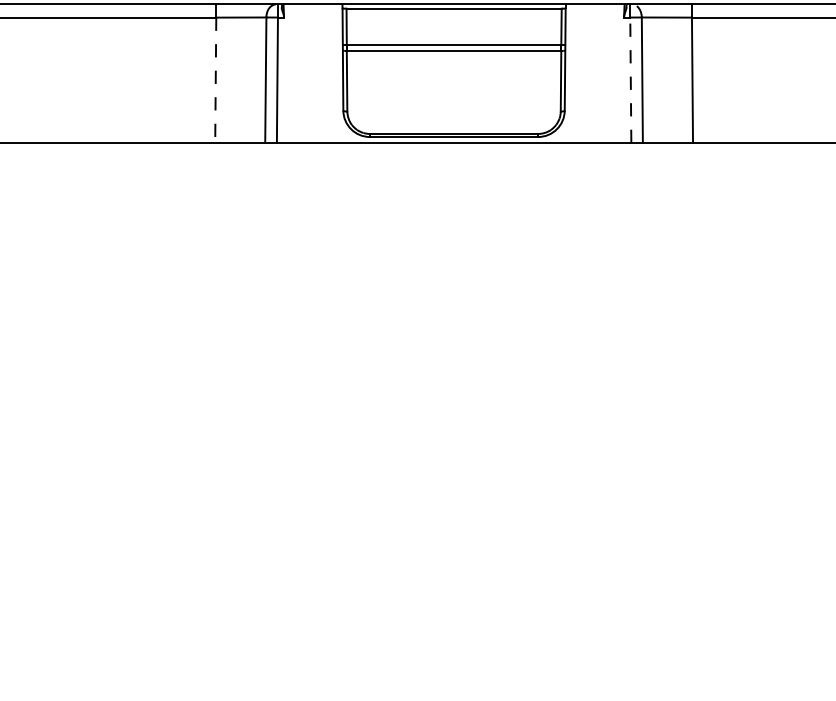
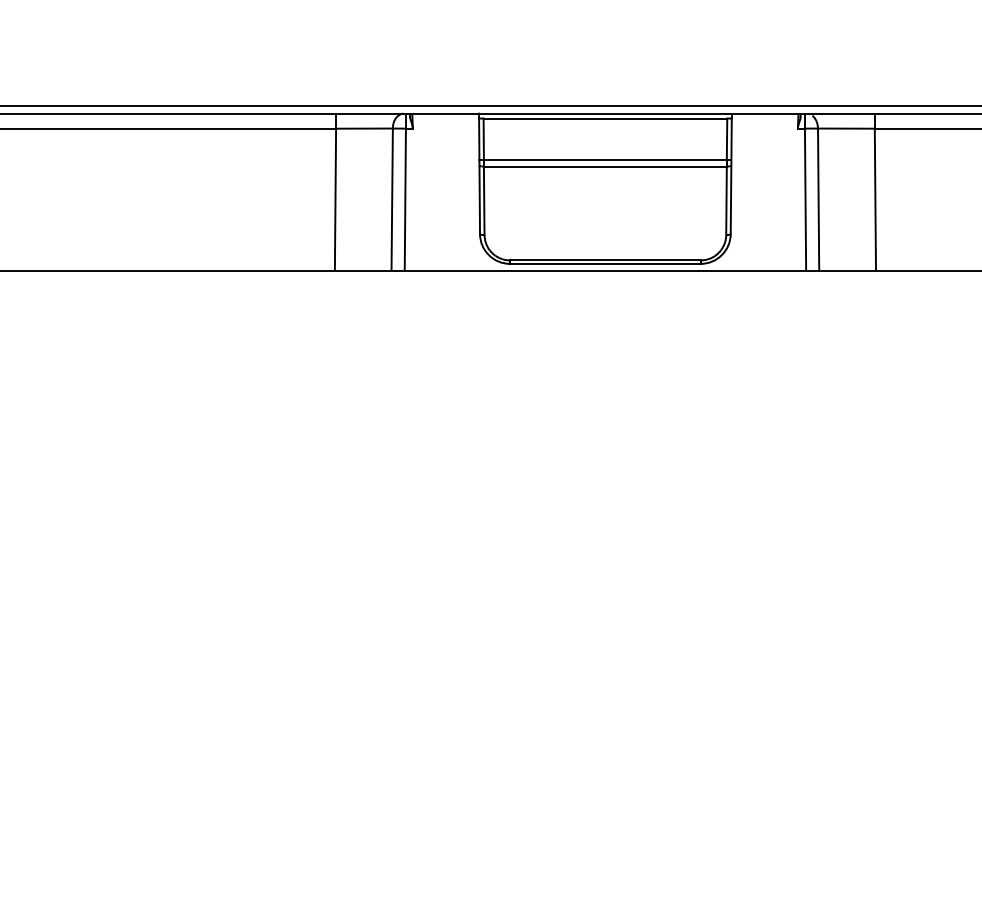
line: (215, 80) -> (335, 199), dashed -> solid
line: (630, 80) -> (805, 199), dashed -> solid

